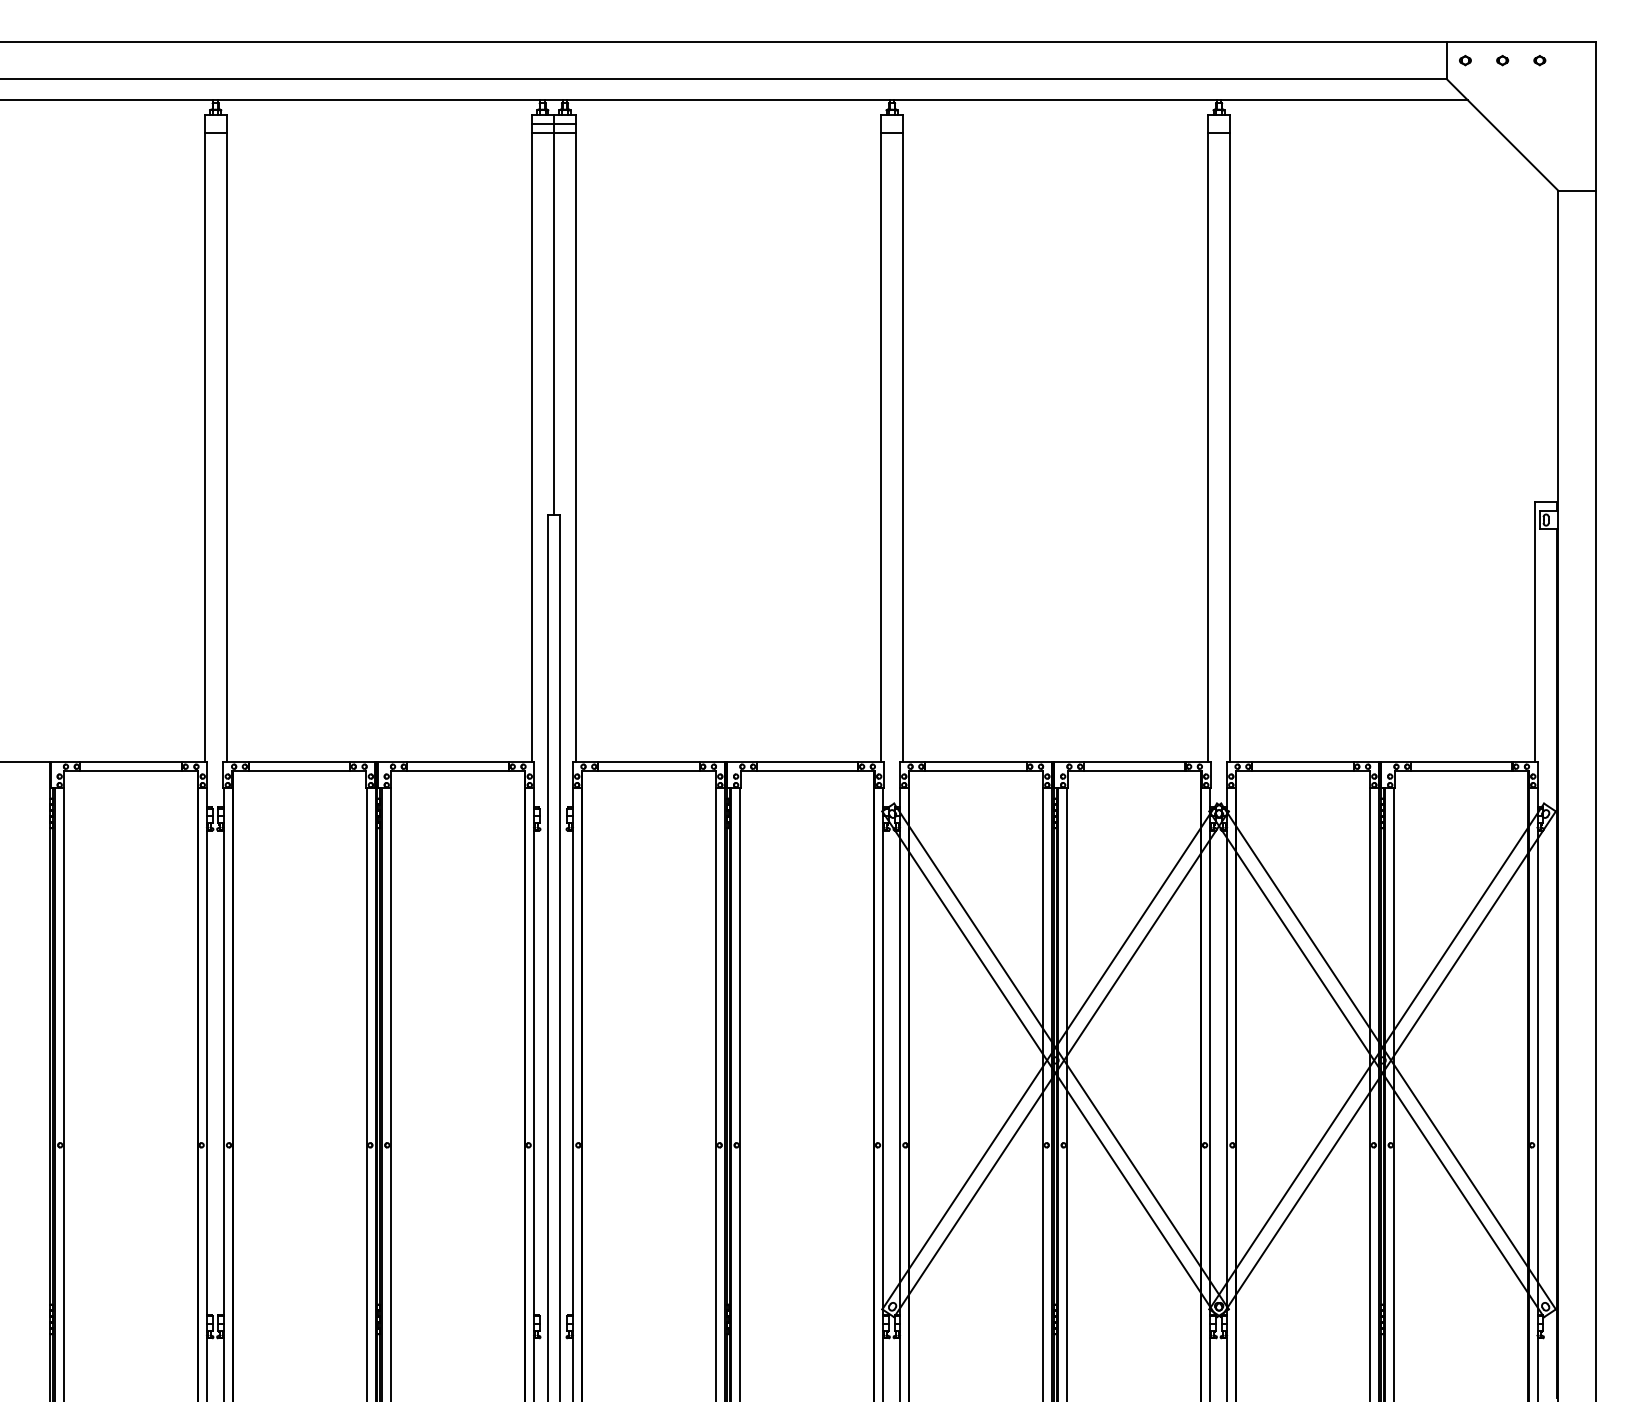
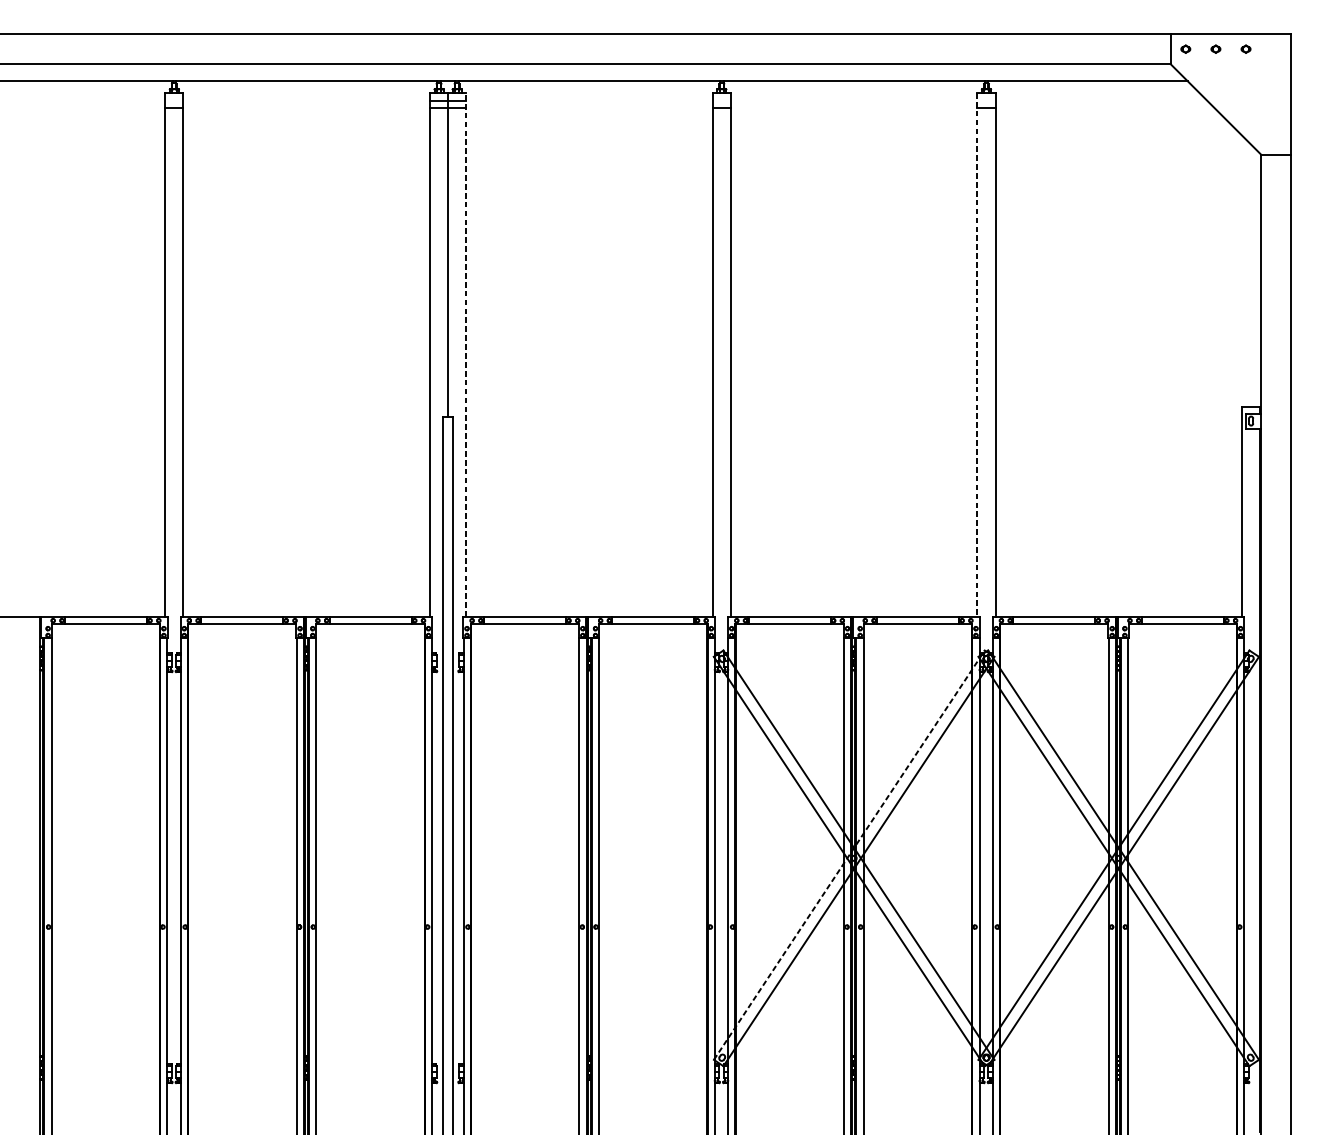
line: (576, 438) -> (466, 355), solid -> dashed
line: (1207, 438) -> (977, 355), solid -> dashed
line: (1049, 1056) -> (849, 855), solid -> dashed

